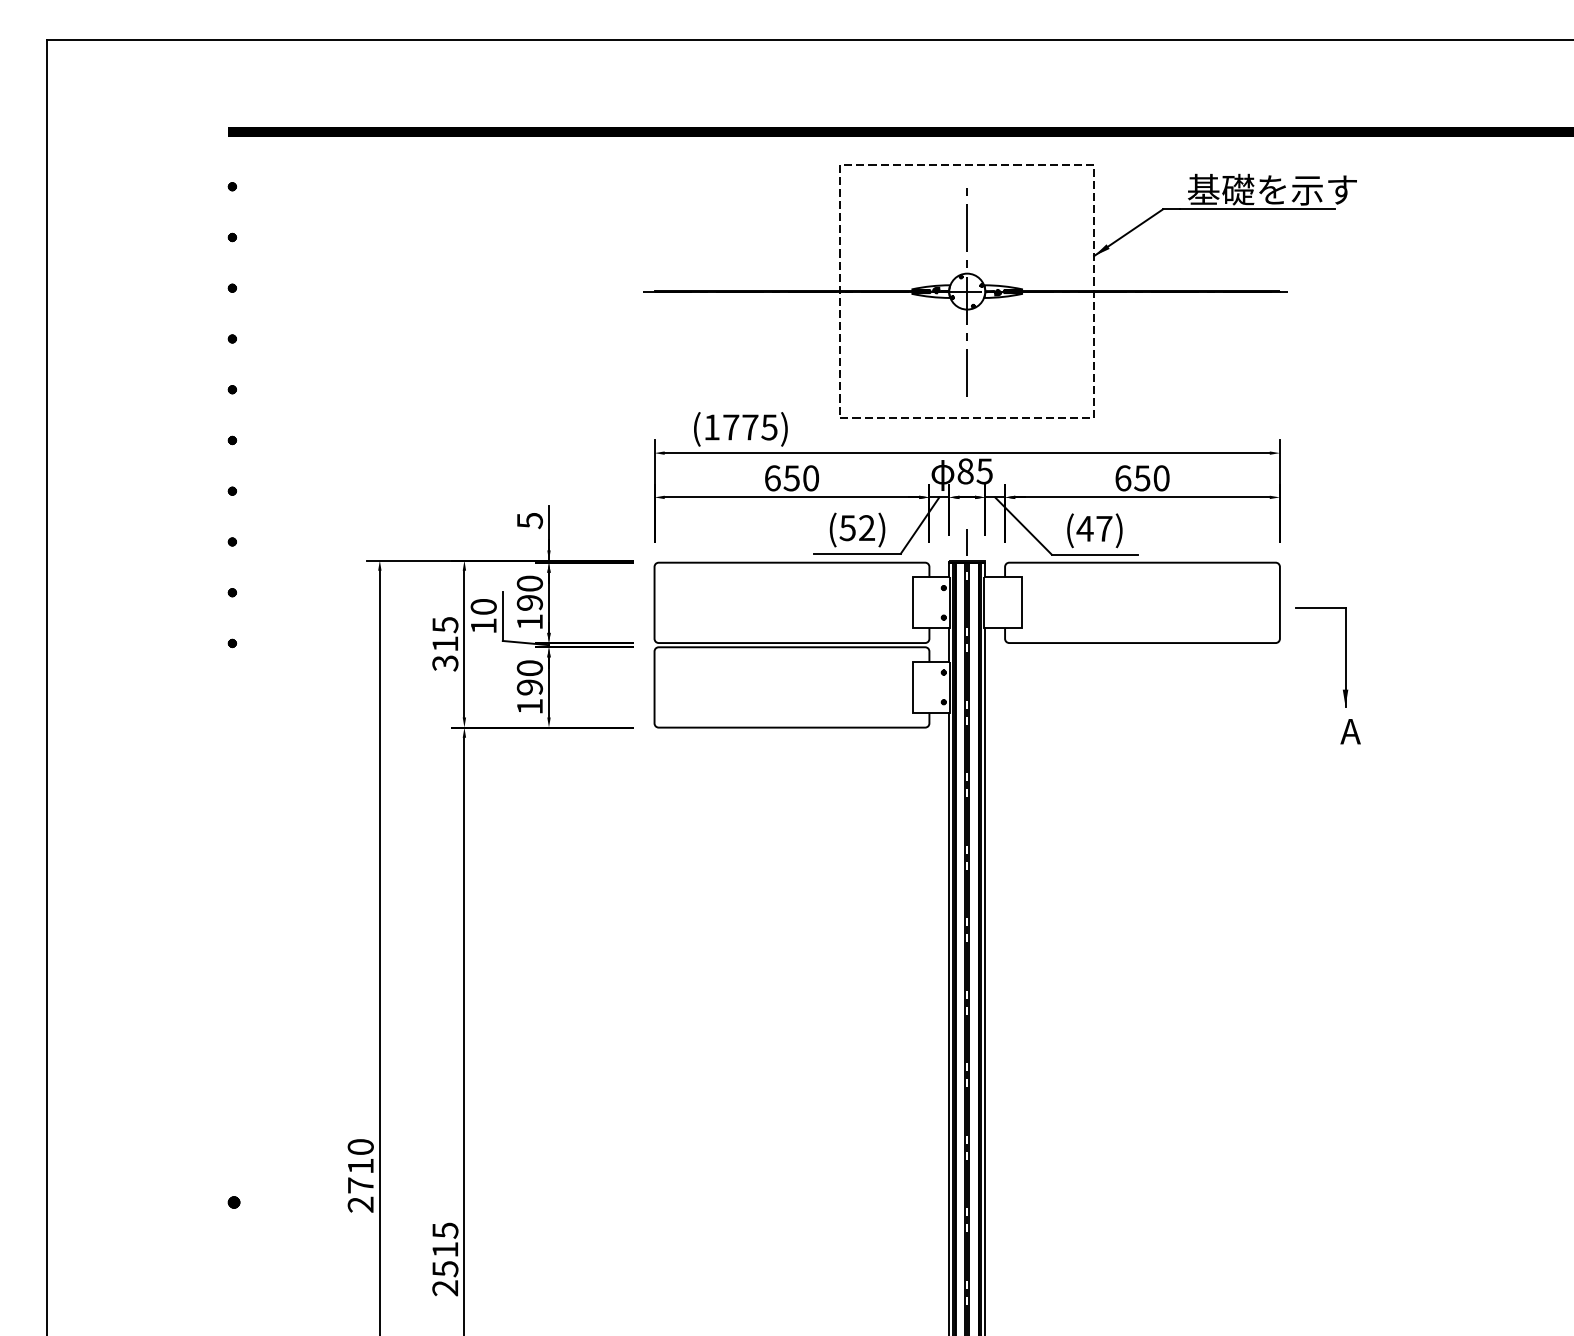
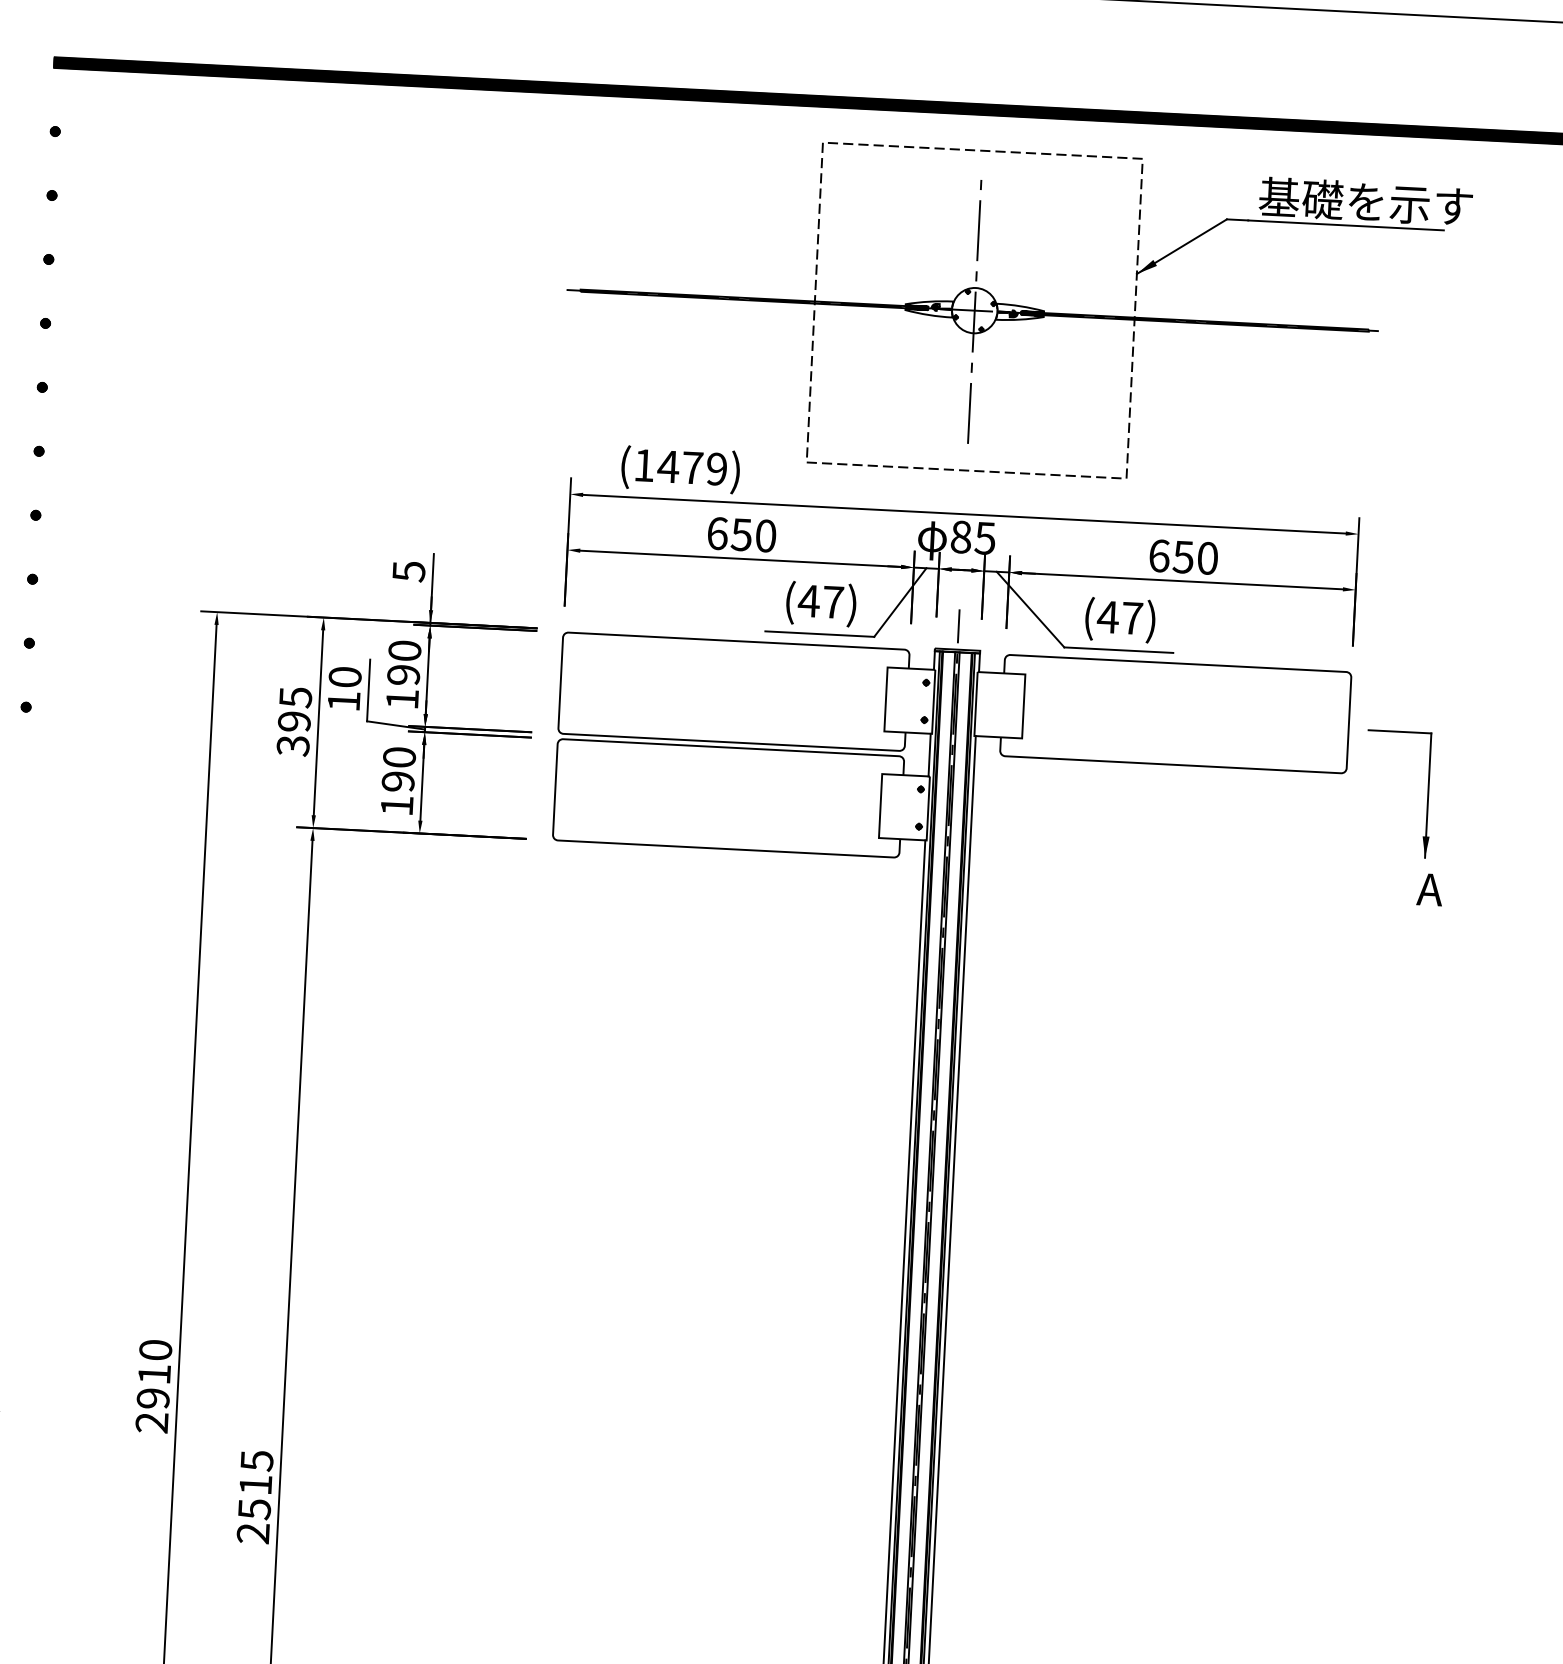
text: (749, 427) -> (691, 468), (1775) -> (1479)
text: (857, 528) -> (821, 602), (52) -> (47)
text: (445, 644) -> (294, 722), 315 -> 395
text: (360, 1185) -> (152, 1398), 2710 -> 2910

